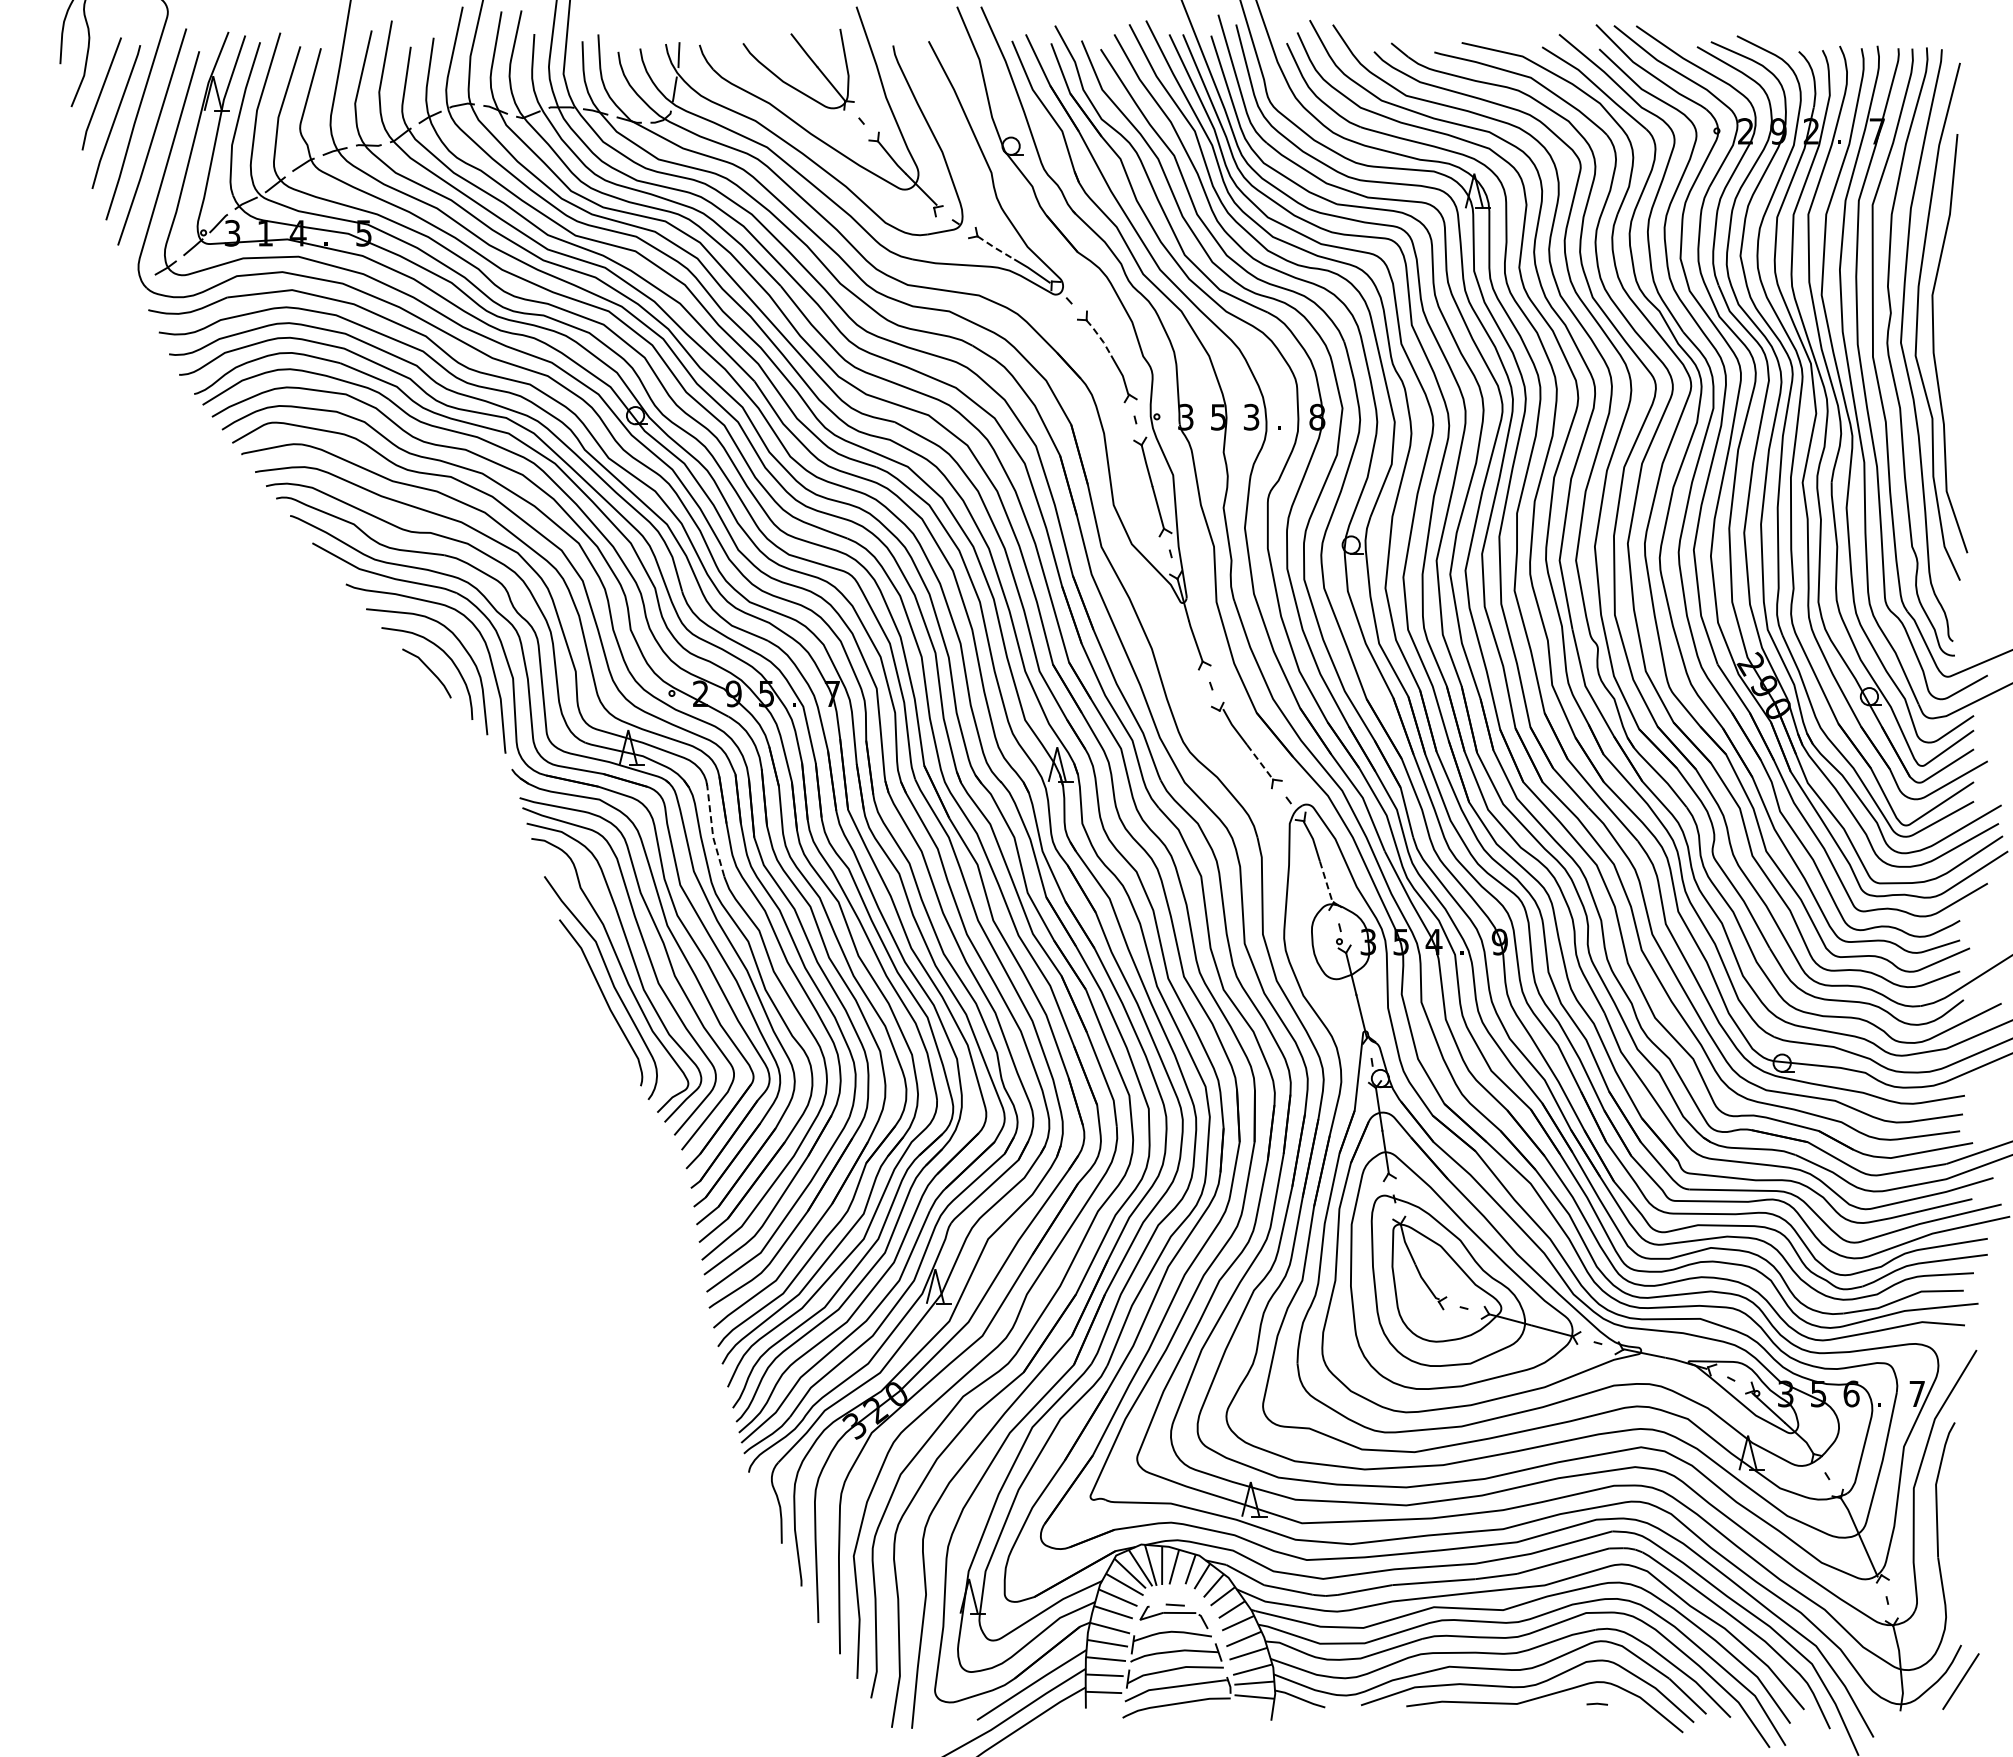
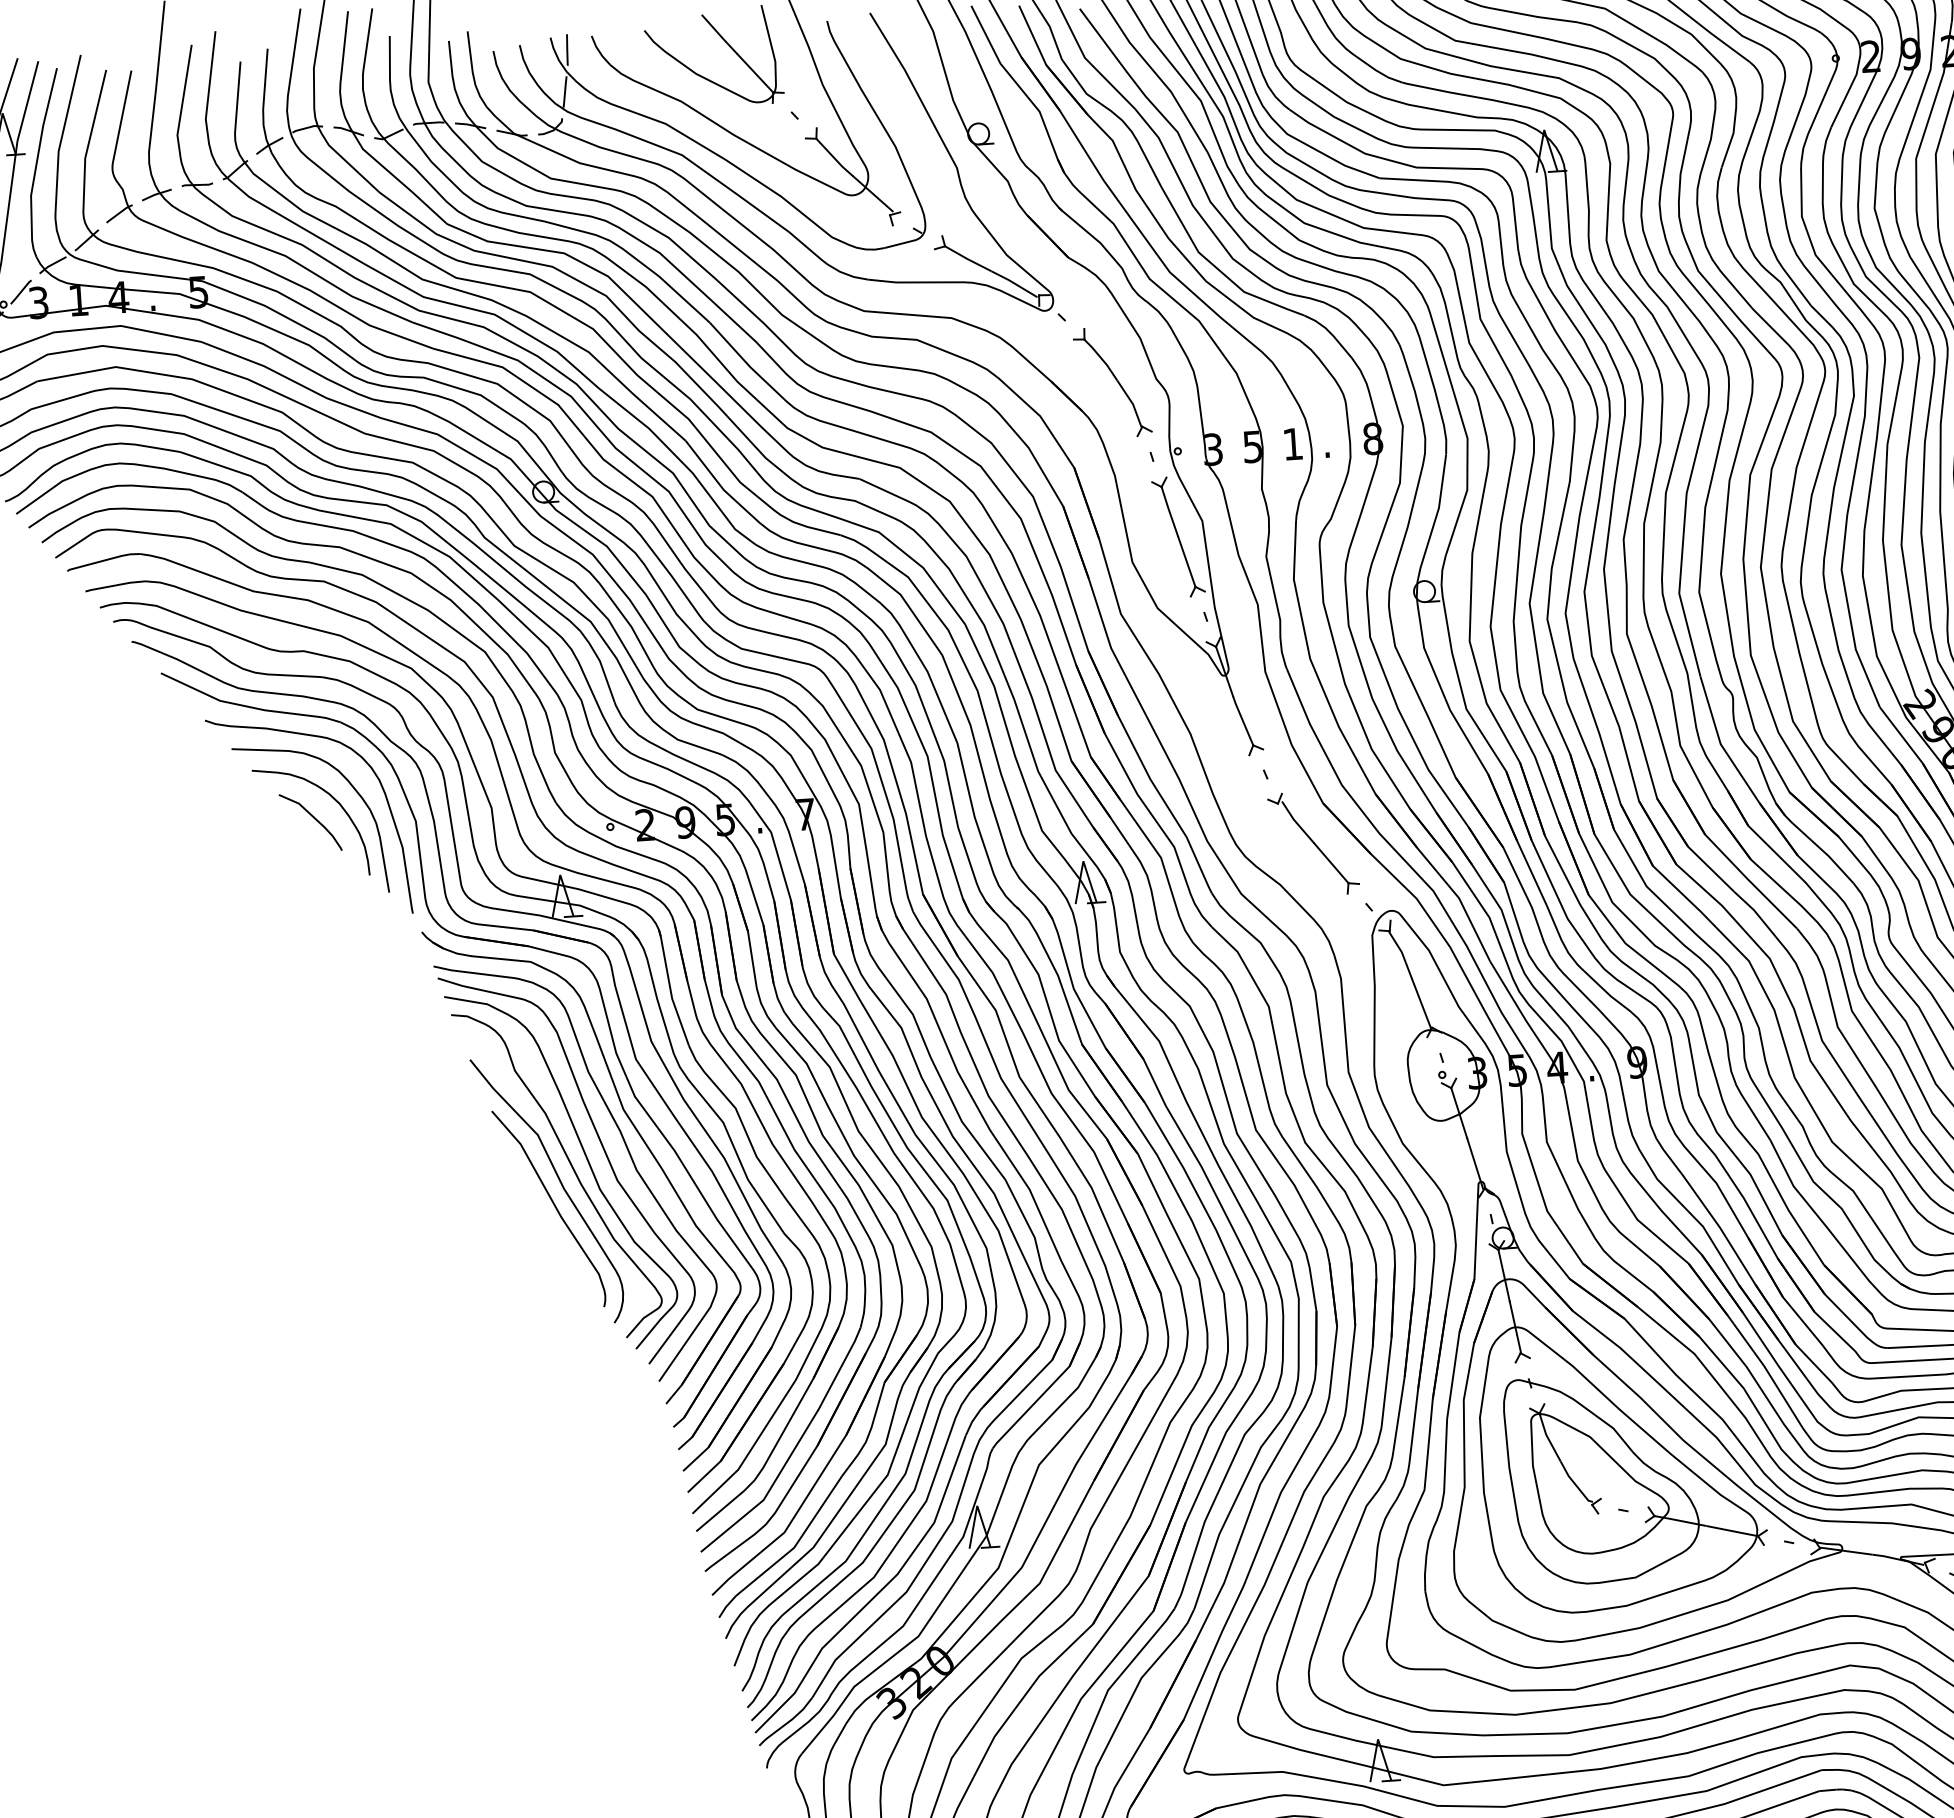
line: (995, 248) -> (967, 259), dashed -> solid
line: (1100, 337) -> (1102, 359), dashed -> solid
text: (1251, 416) -> (1292, 443), 3 -> 1
line: (1260, 762) -> (1331, 863), dashed -> solid
line: (712, 828) -> (670, 987), dashed -> solid
line: (1326, 882) -> (1421, 1003), dashed -> solid

